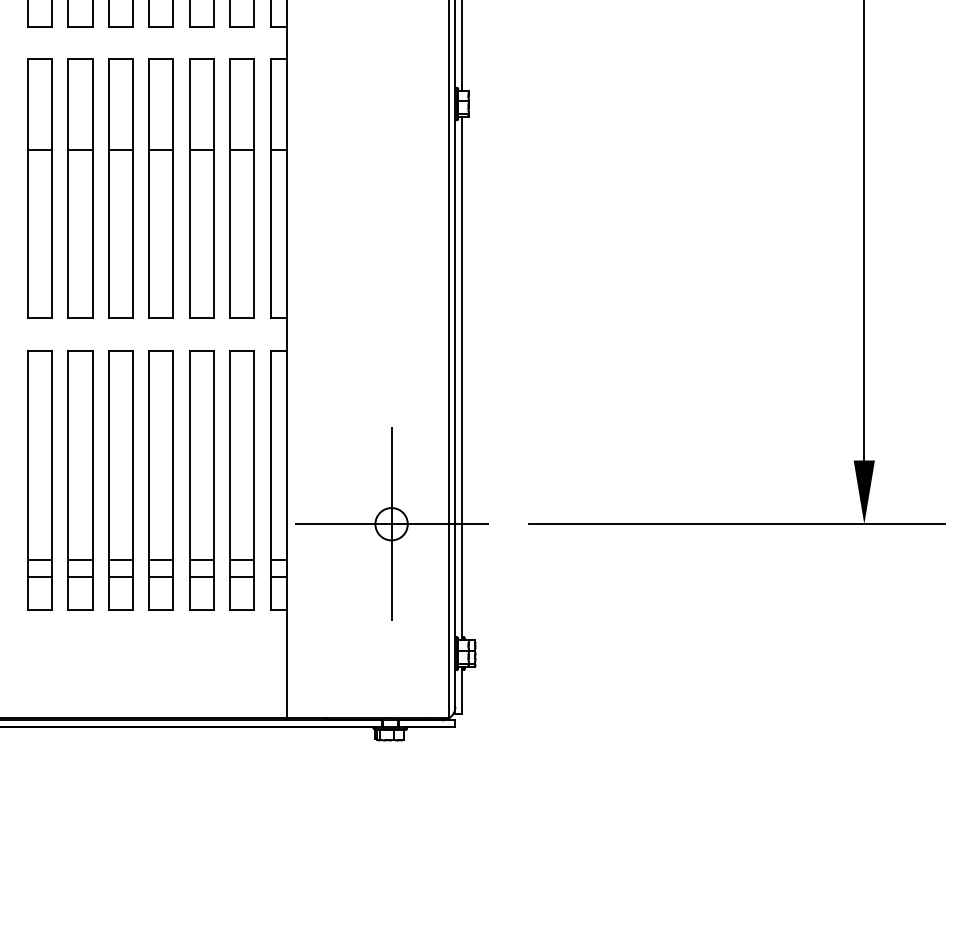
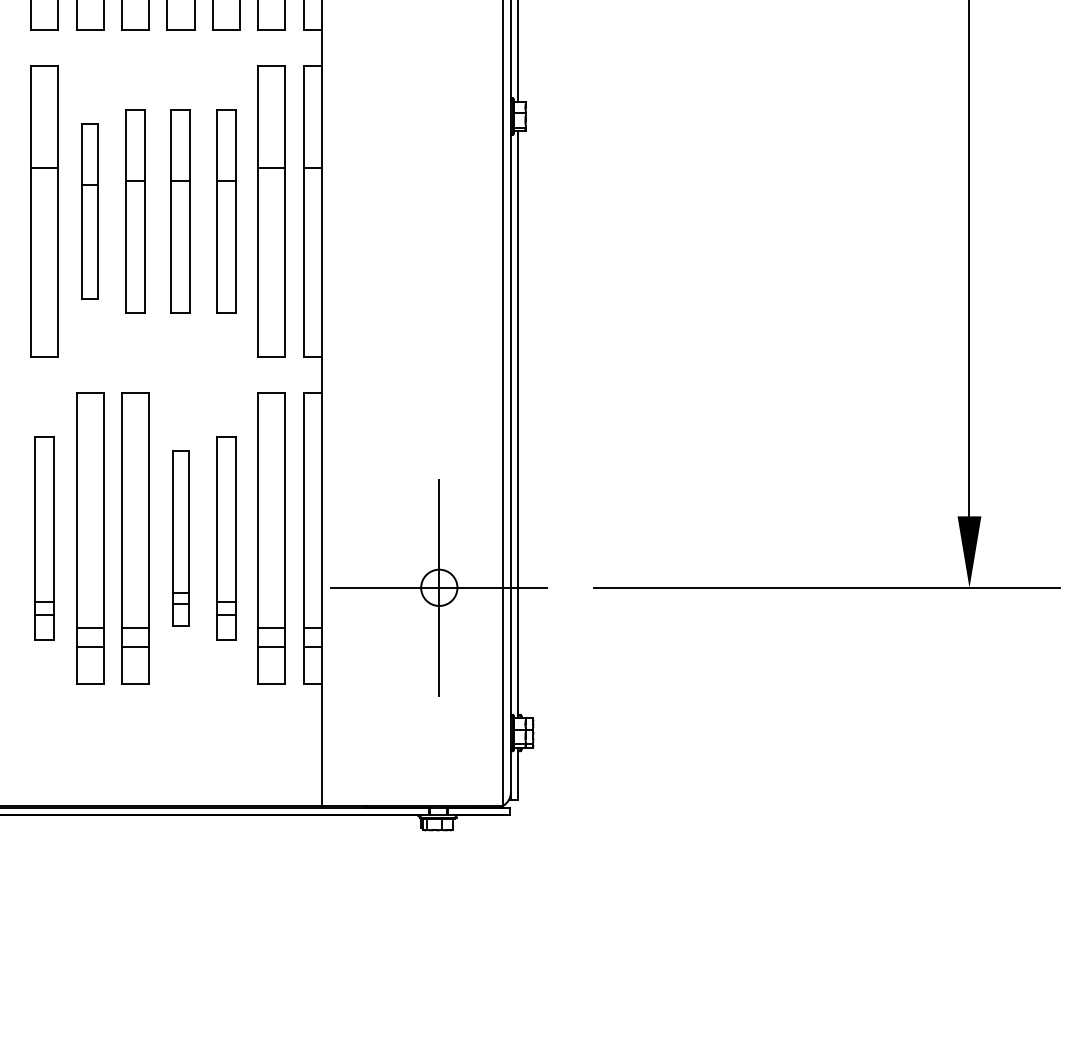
part: (80, 188) -> (90, 211), size x0.6
part: (120, 188) -> (135, 211), size x0.7
part: (160, 188) -> (180, 211), size x0.7
part: (201, 188) -> (226, 211), size x0.7
part: (39, 480) -> (44, 538), size x0.7
part: (160, 480) -> (180, 538), size x0.6
part: (201, 480) -> (226, 538), size x0.7

